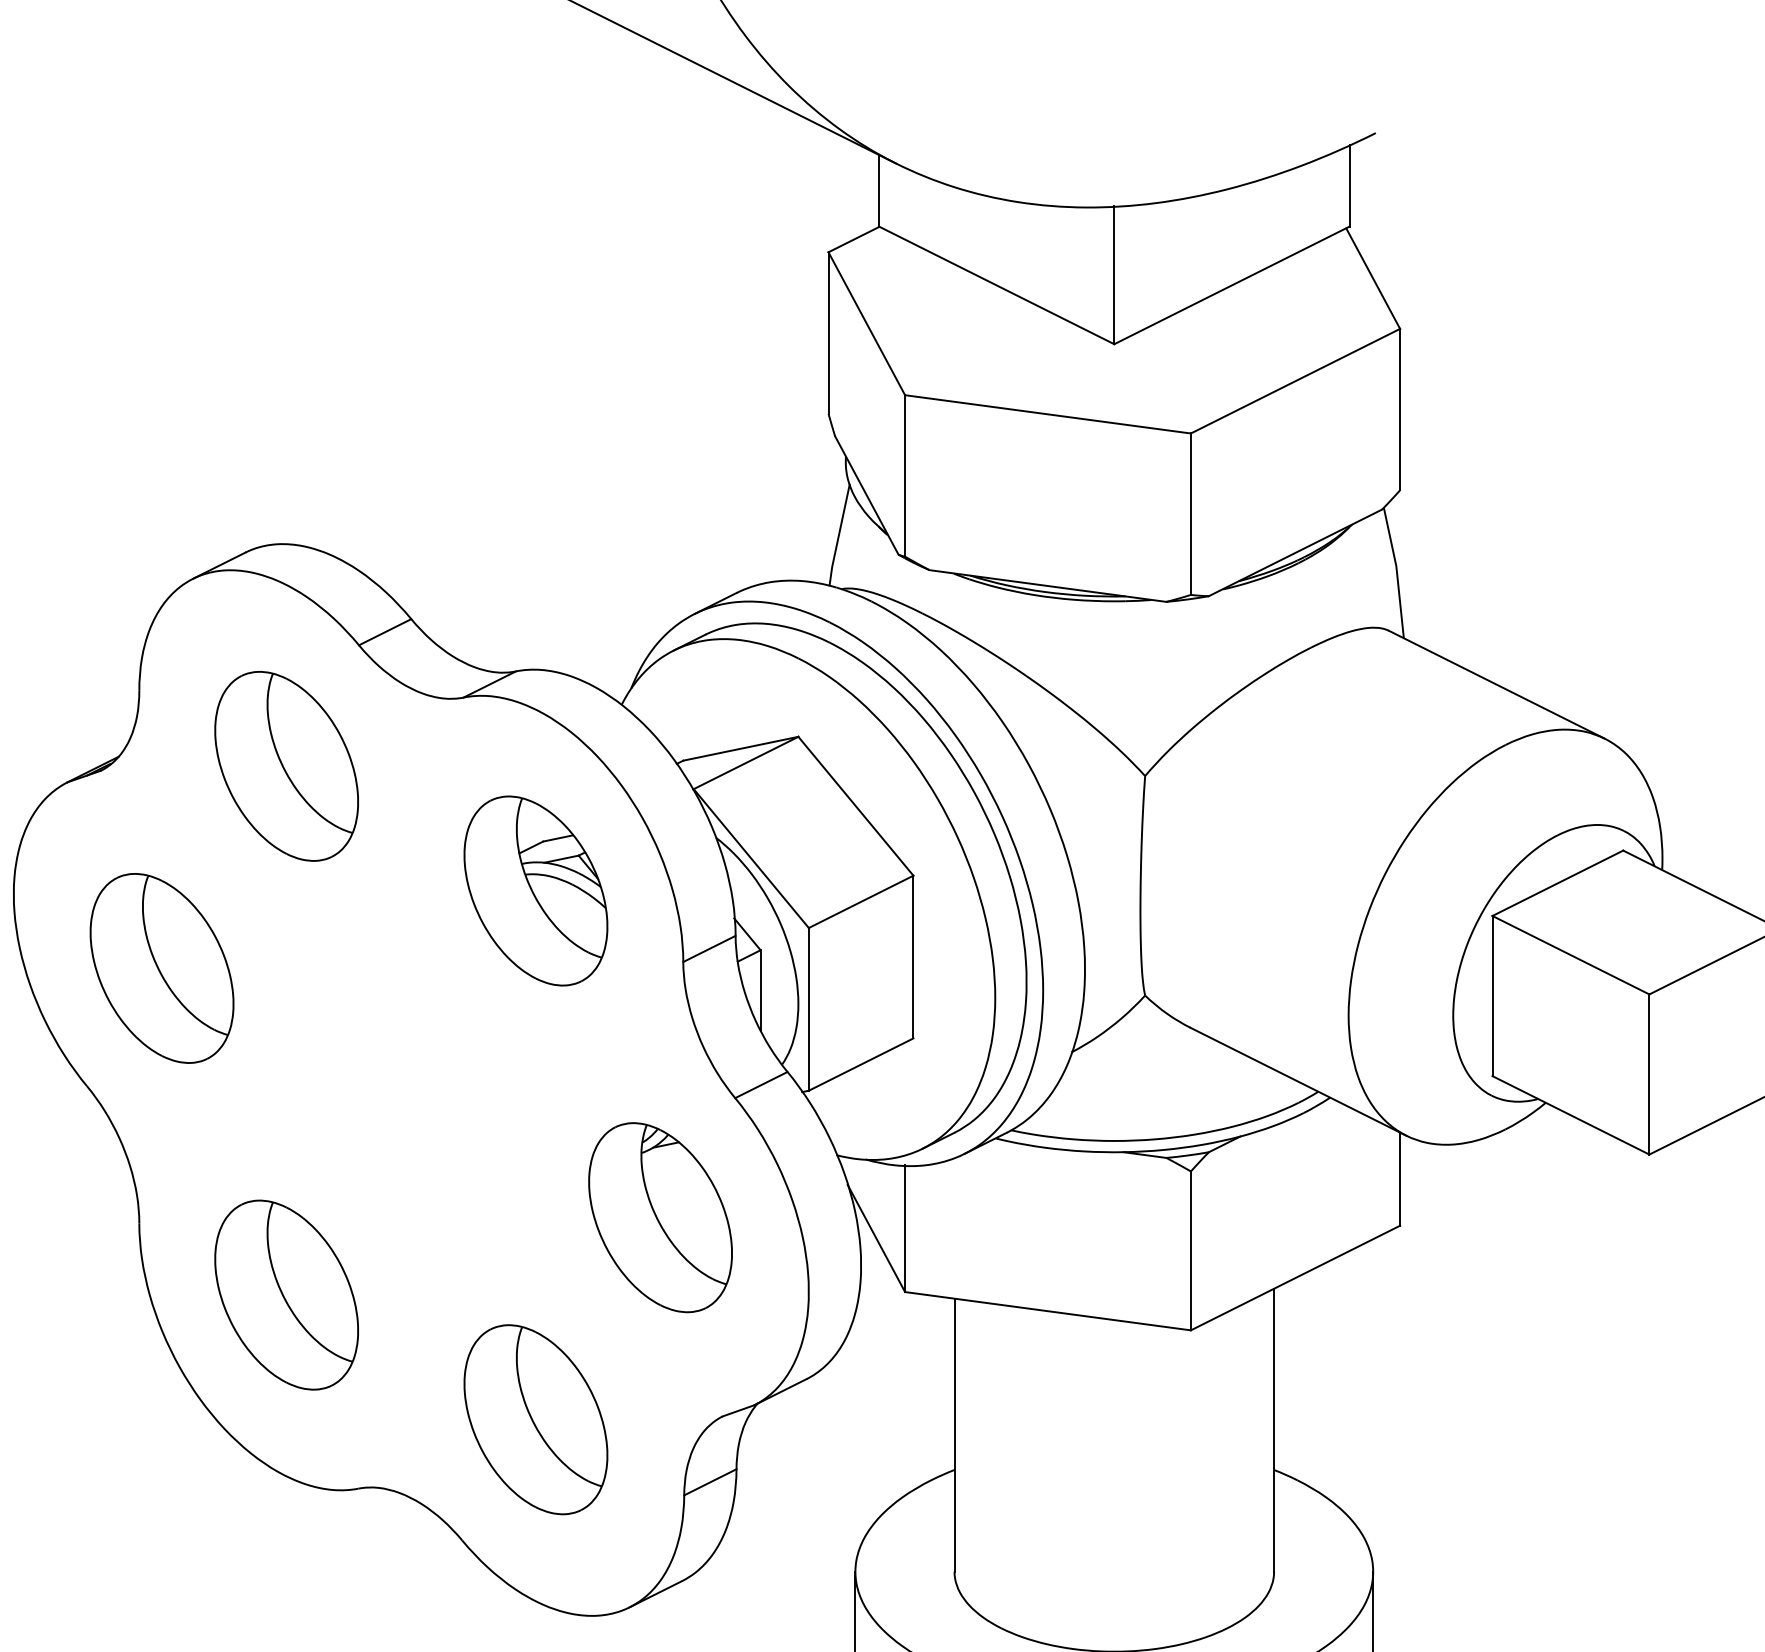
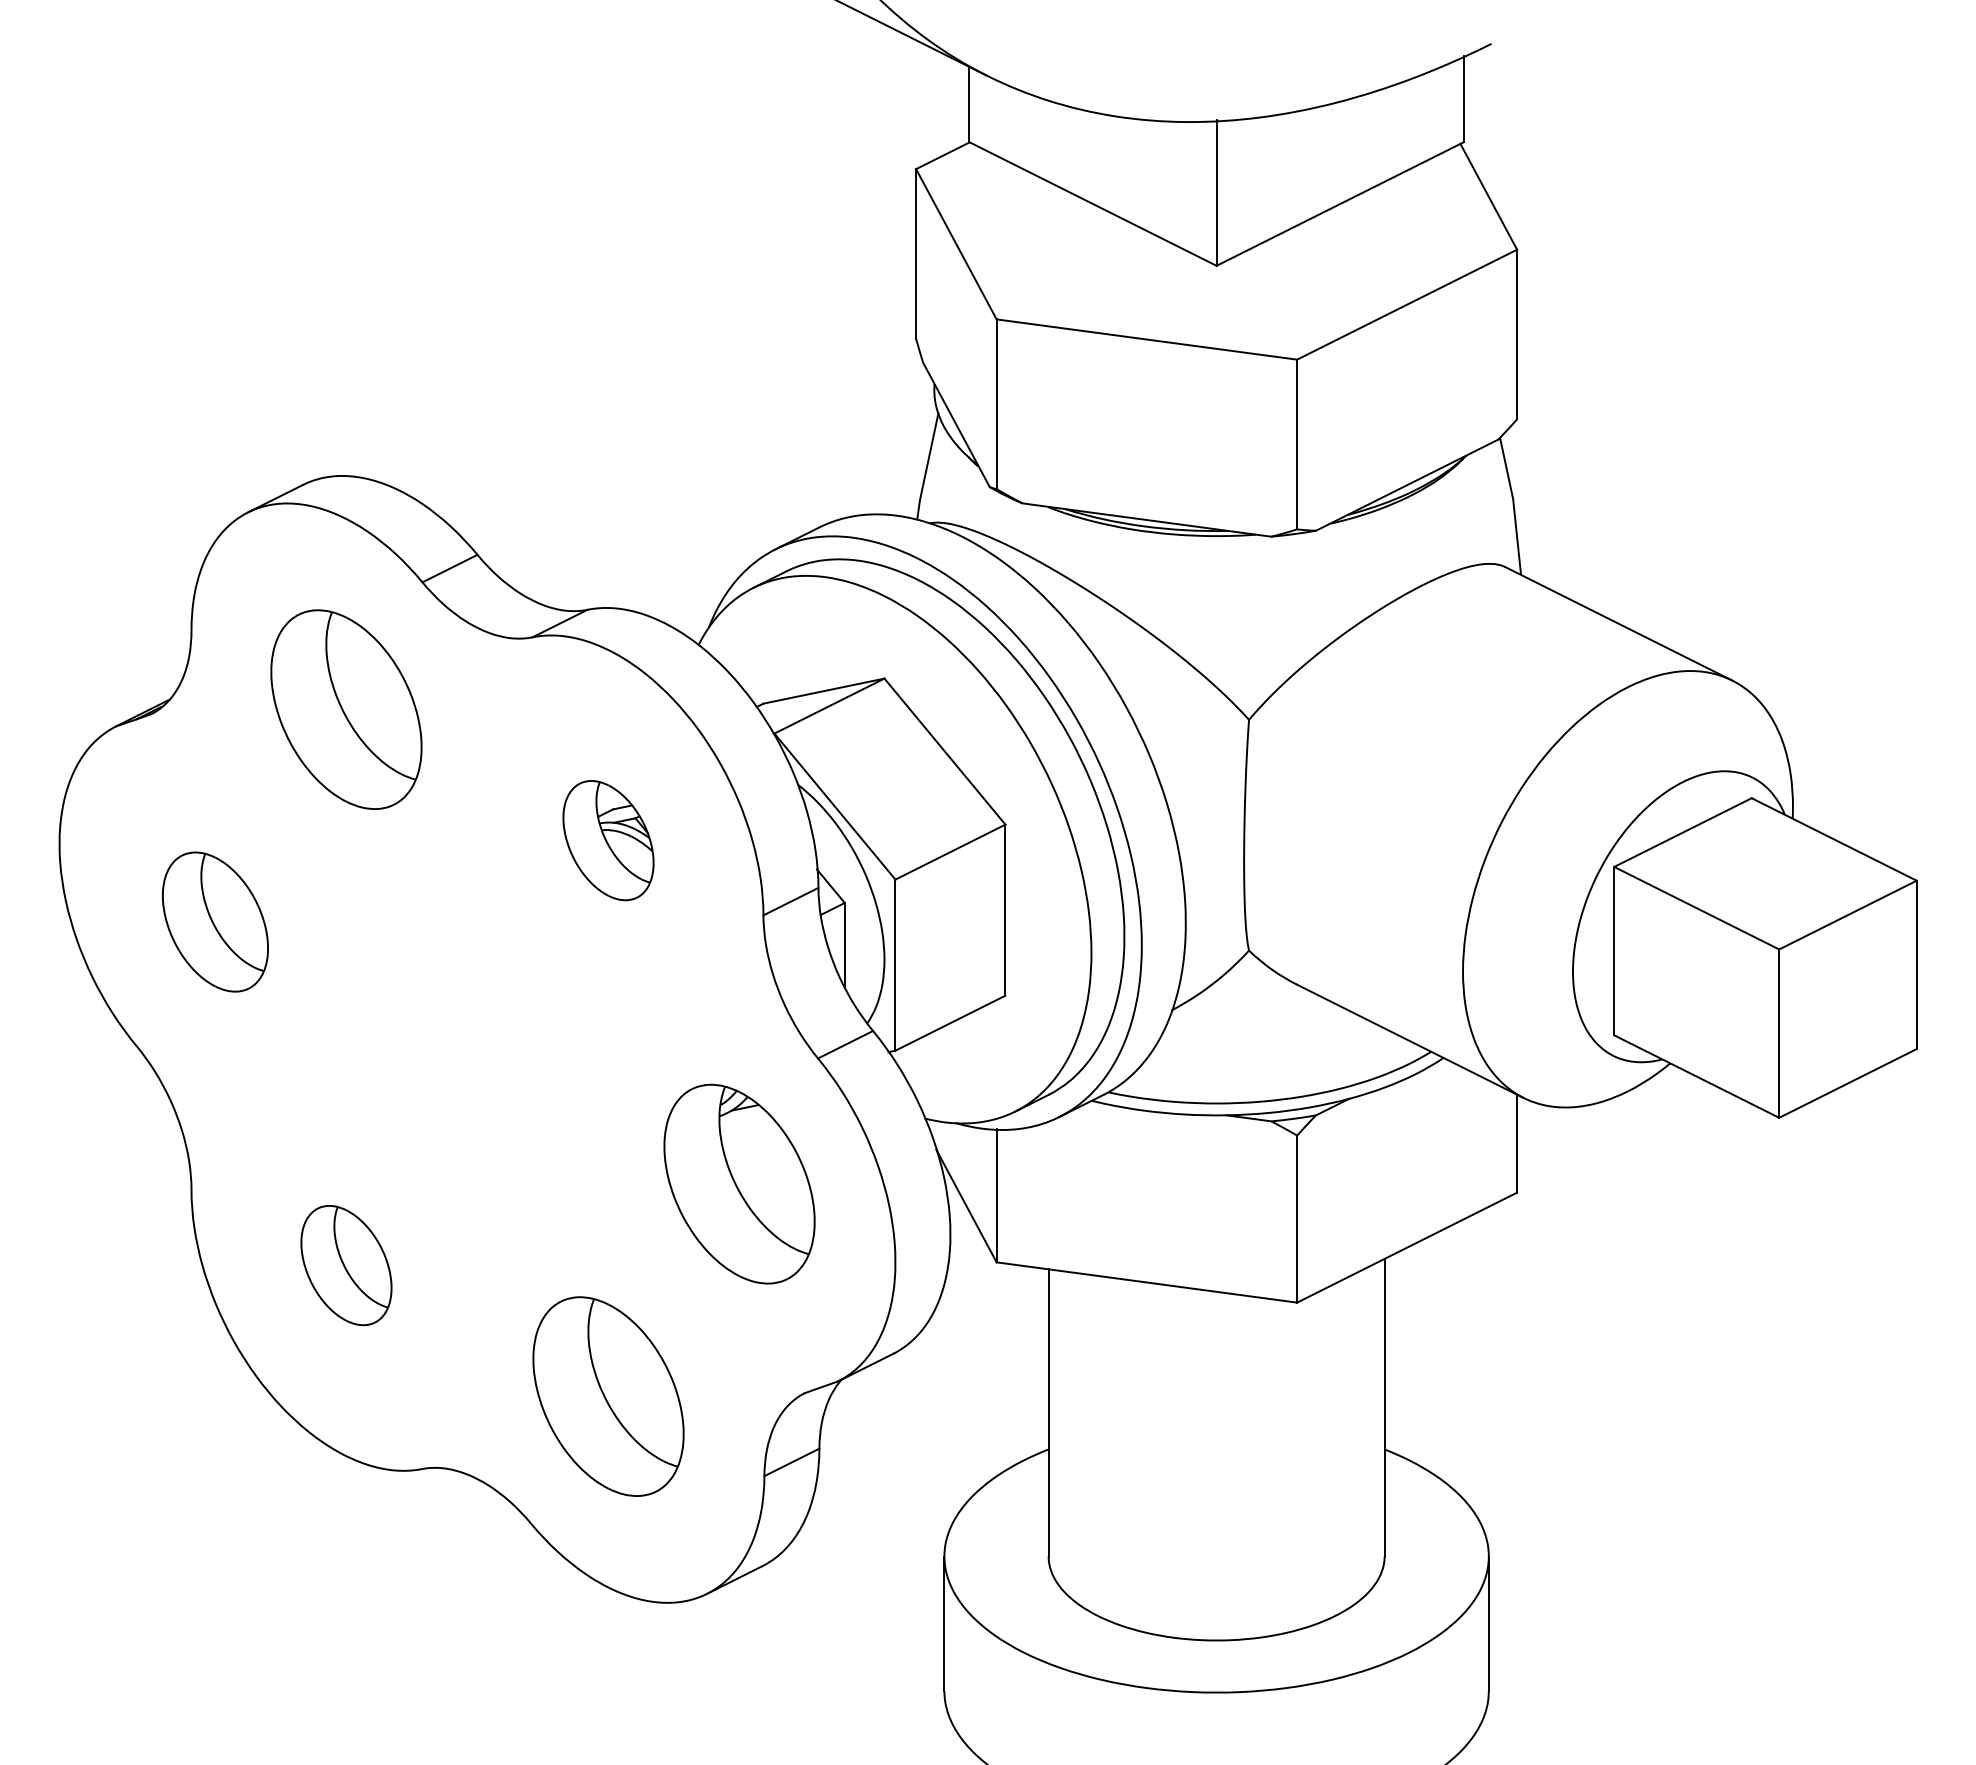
part: (535, 890) -> (608, 840), size x0.6
part: (162, 967) -> (215, 921), size x0.7
part: (286, 1295) -> (346, 1265), size x0.6

